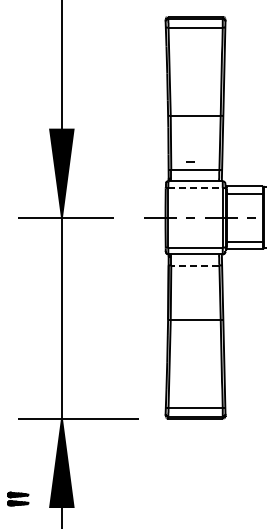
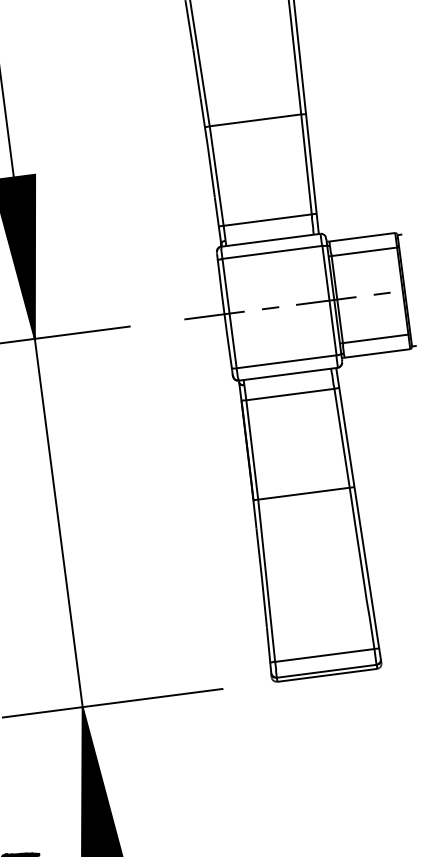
line: (190, 161) -> (256, 205), removed
line: (196, 187) -> (273, 251), dashed -> solid
line: (194, 265) -> (288, 394), dashed -> solid

